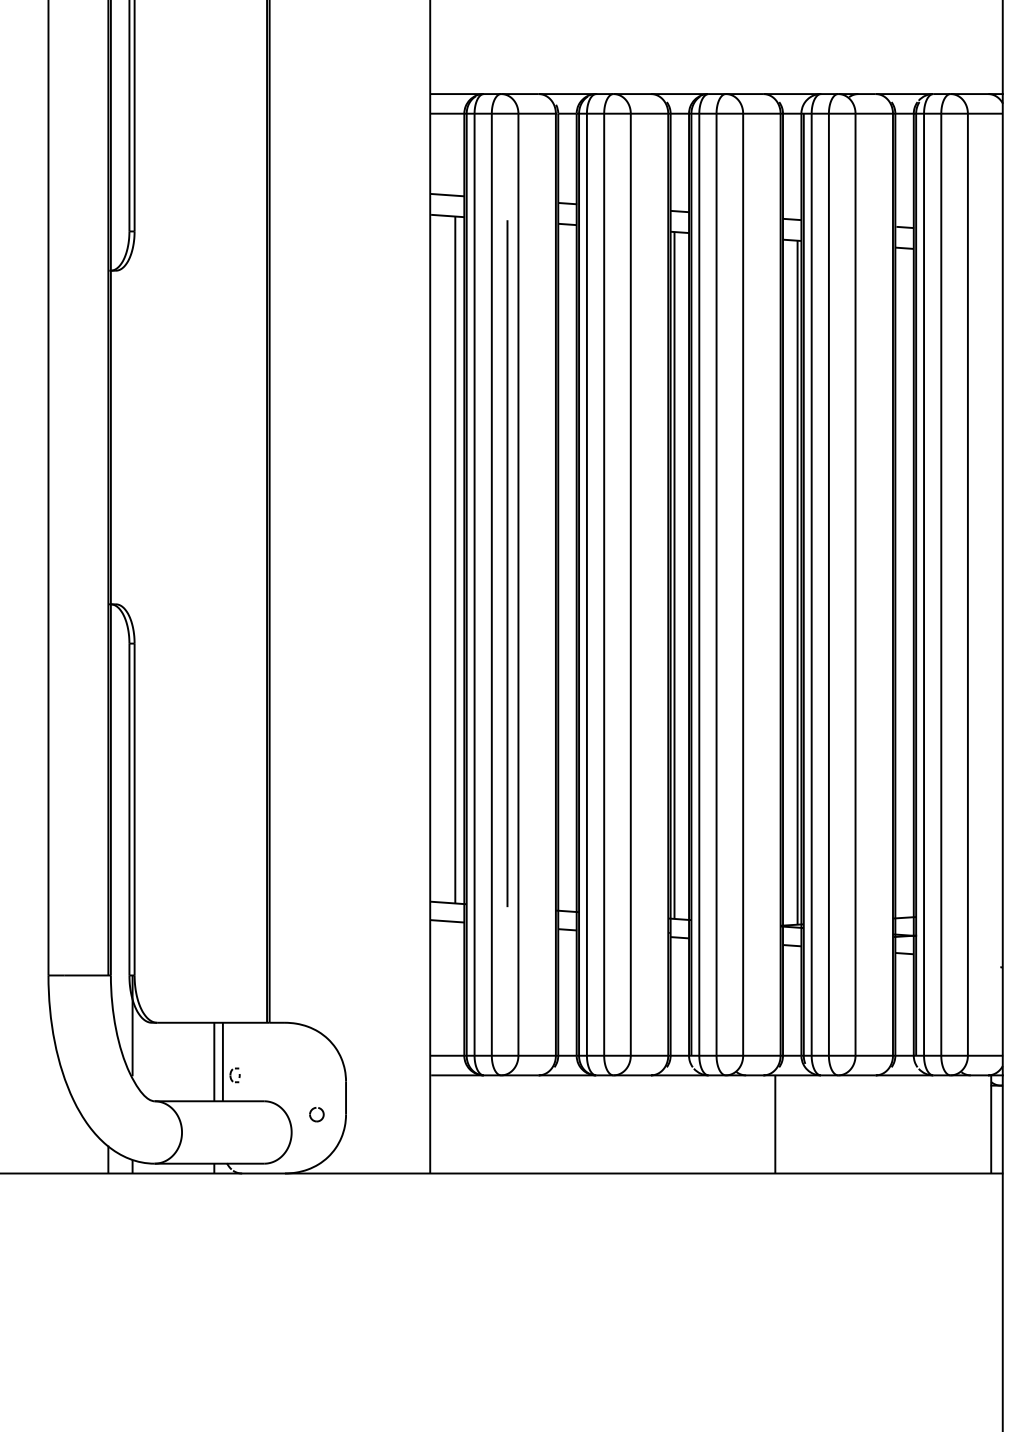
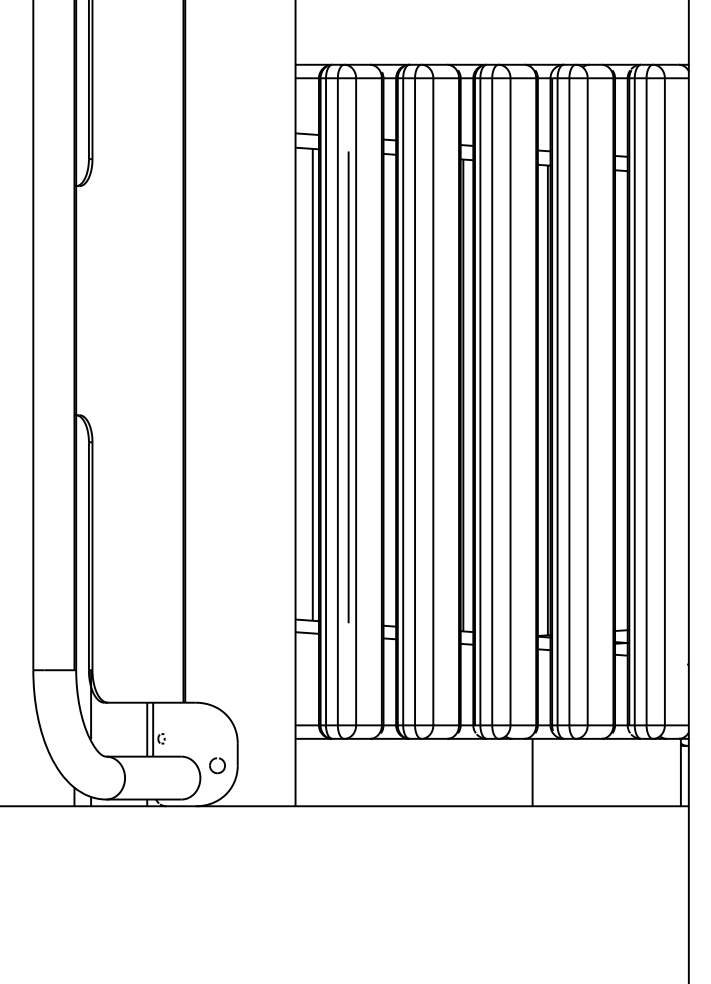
part: (316, 1114) -> (217, 765), size x1.6

